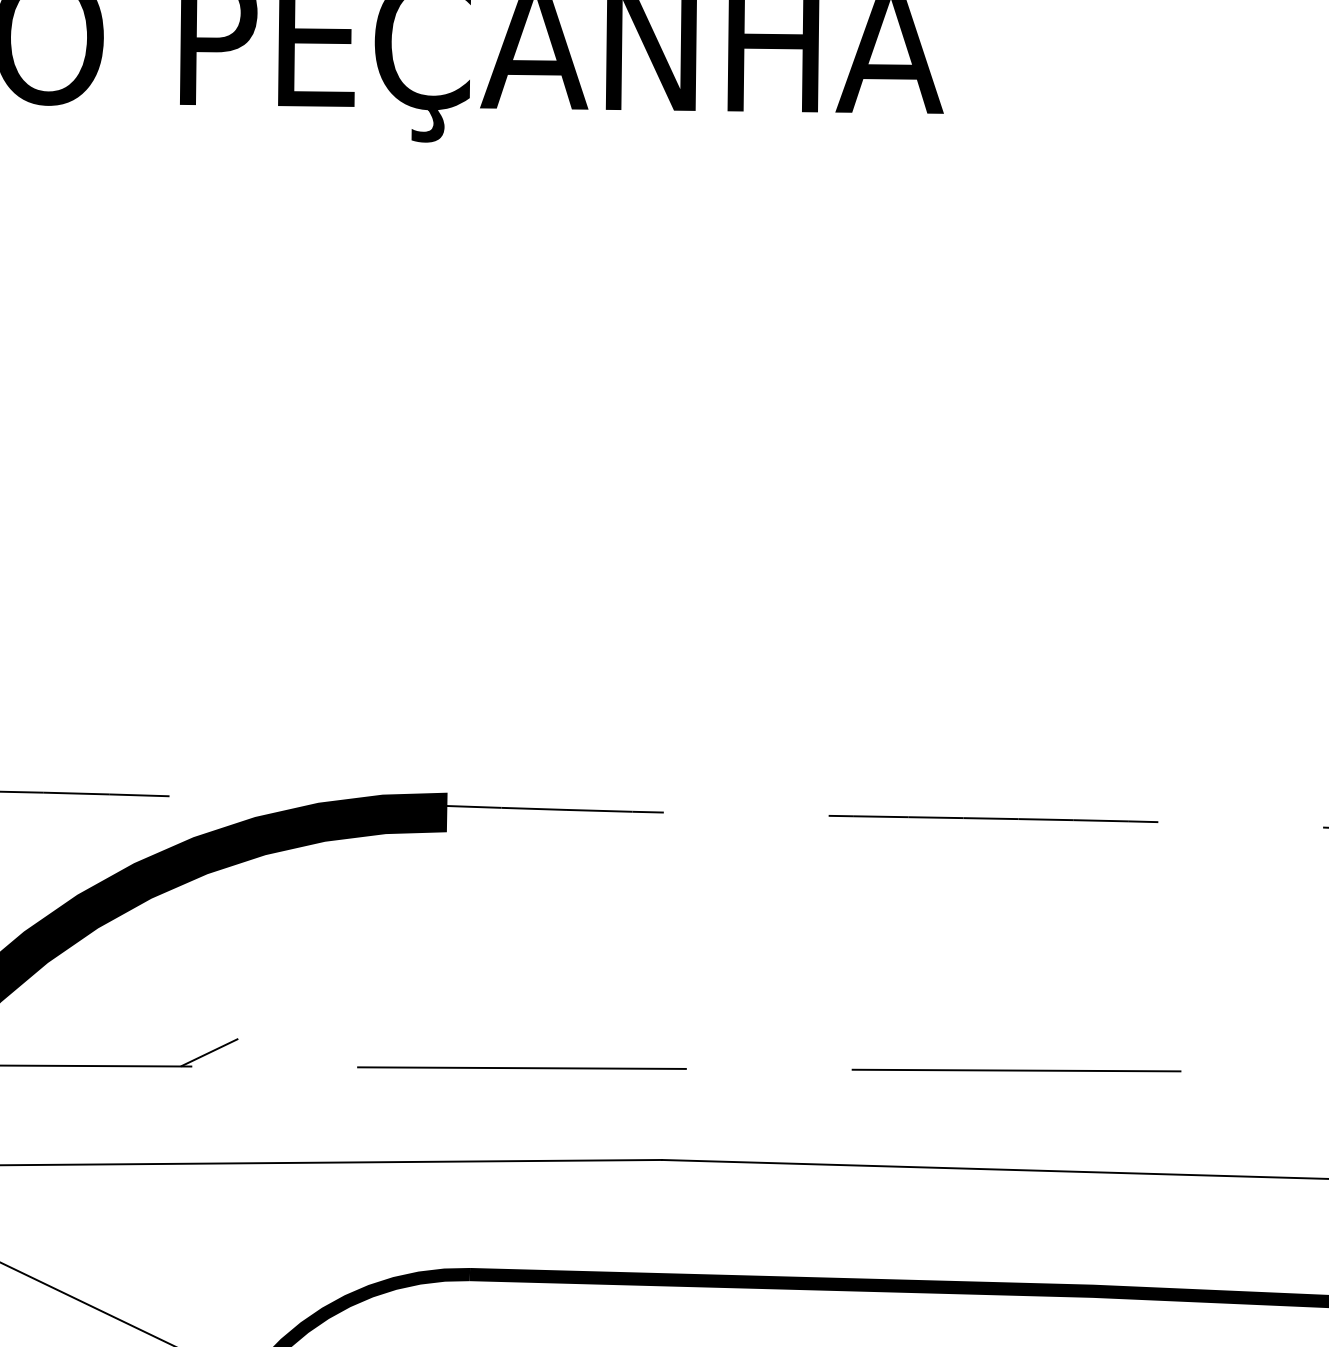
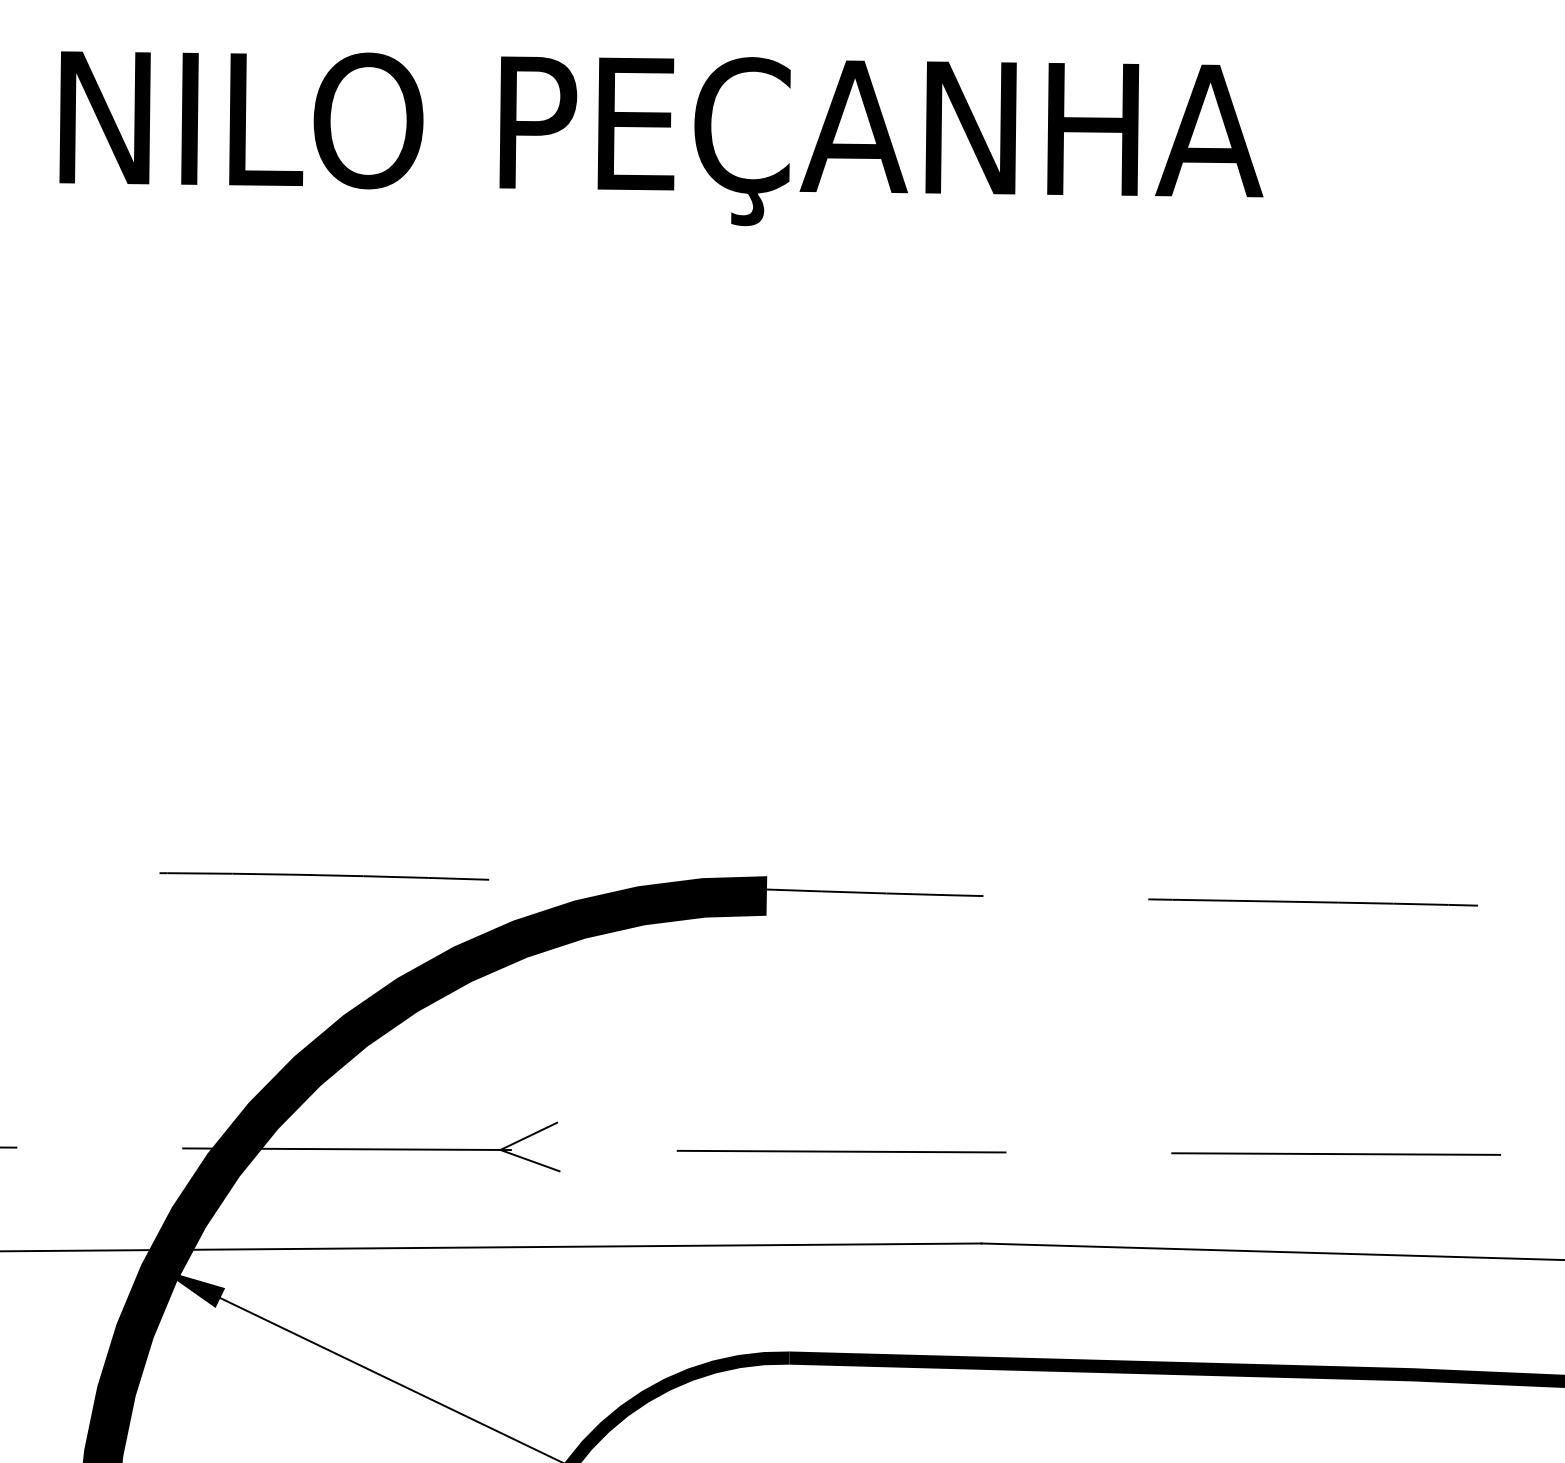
line: (210, 1076) -> (530, 1160), added

